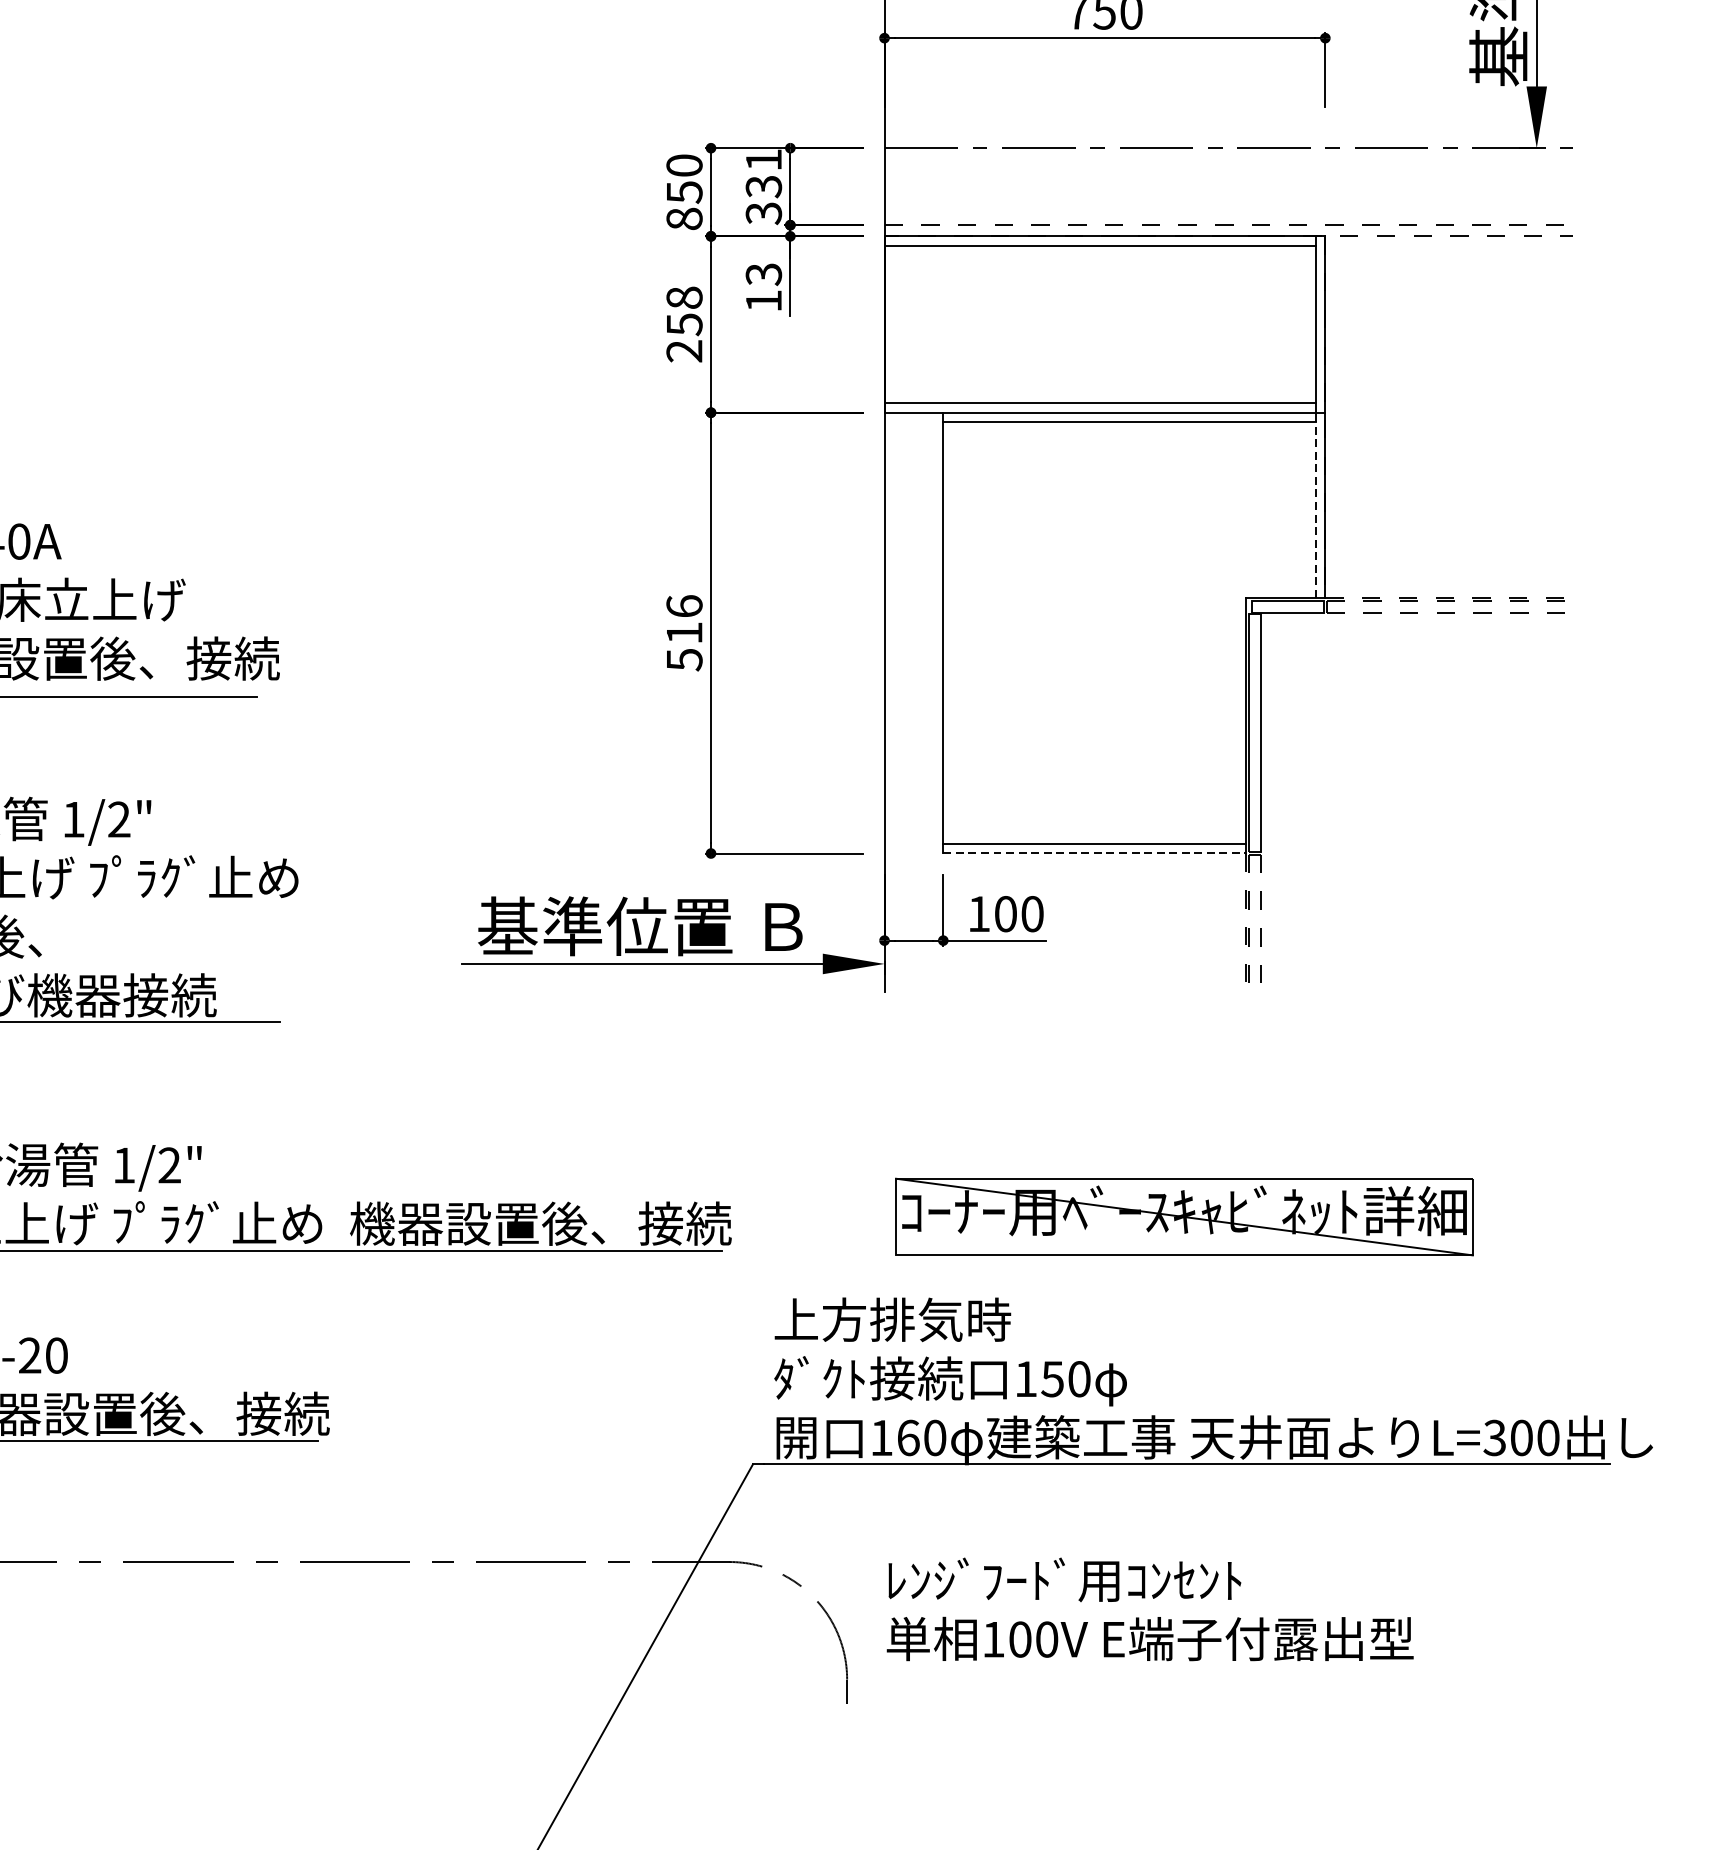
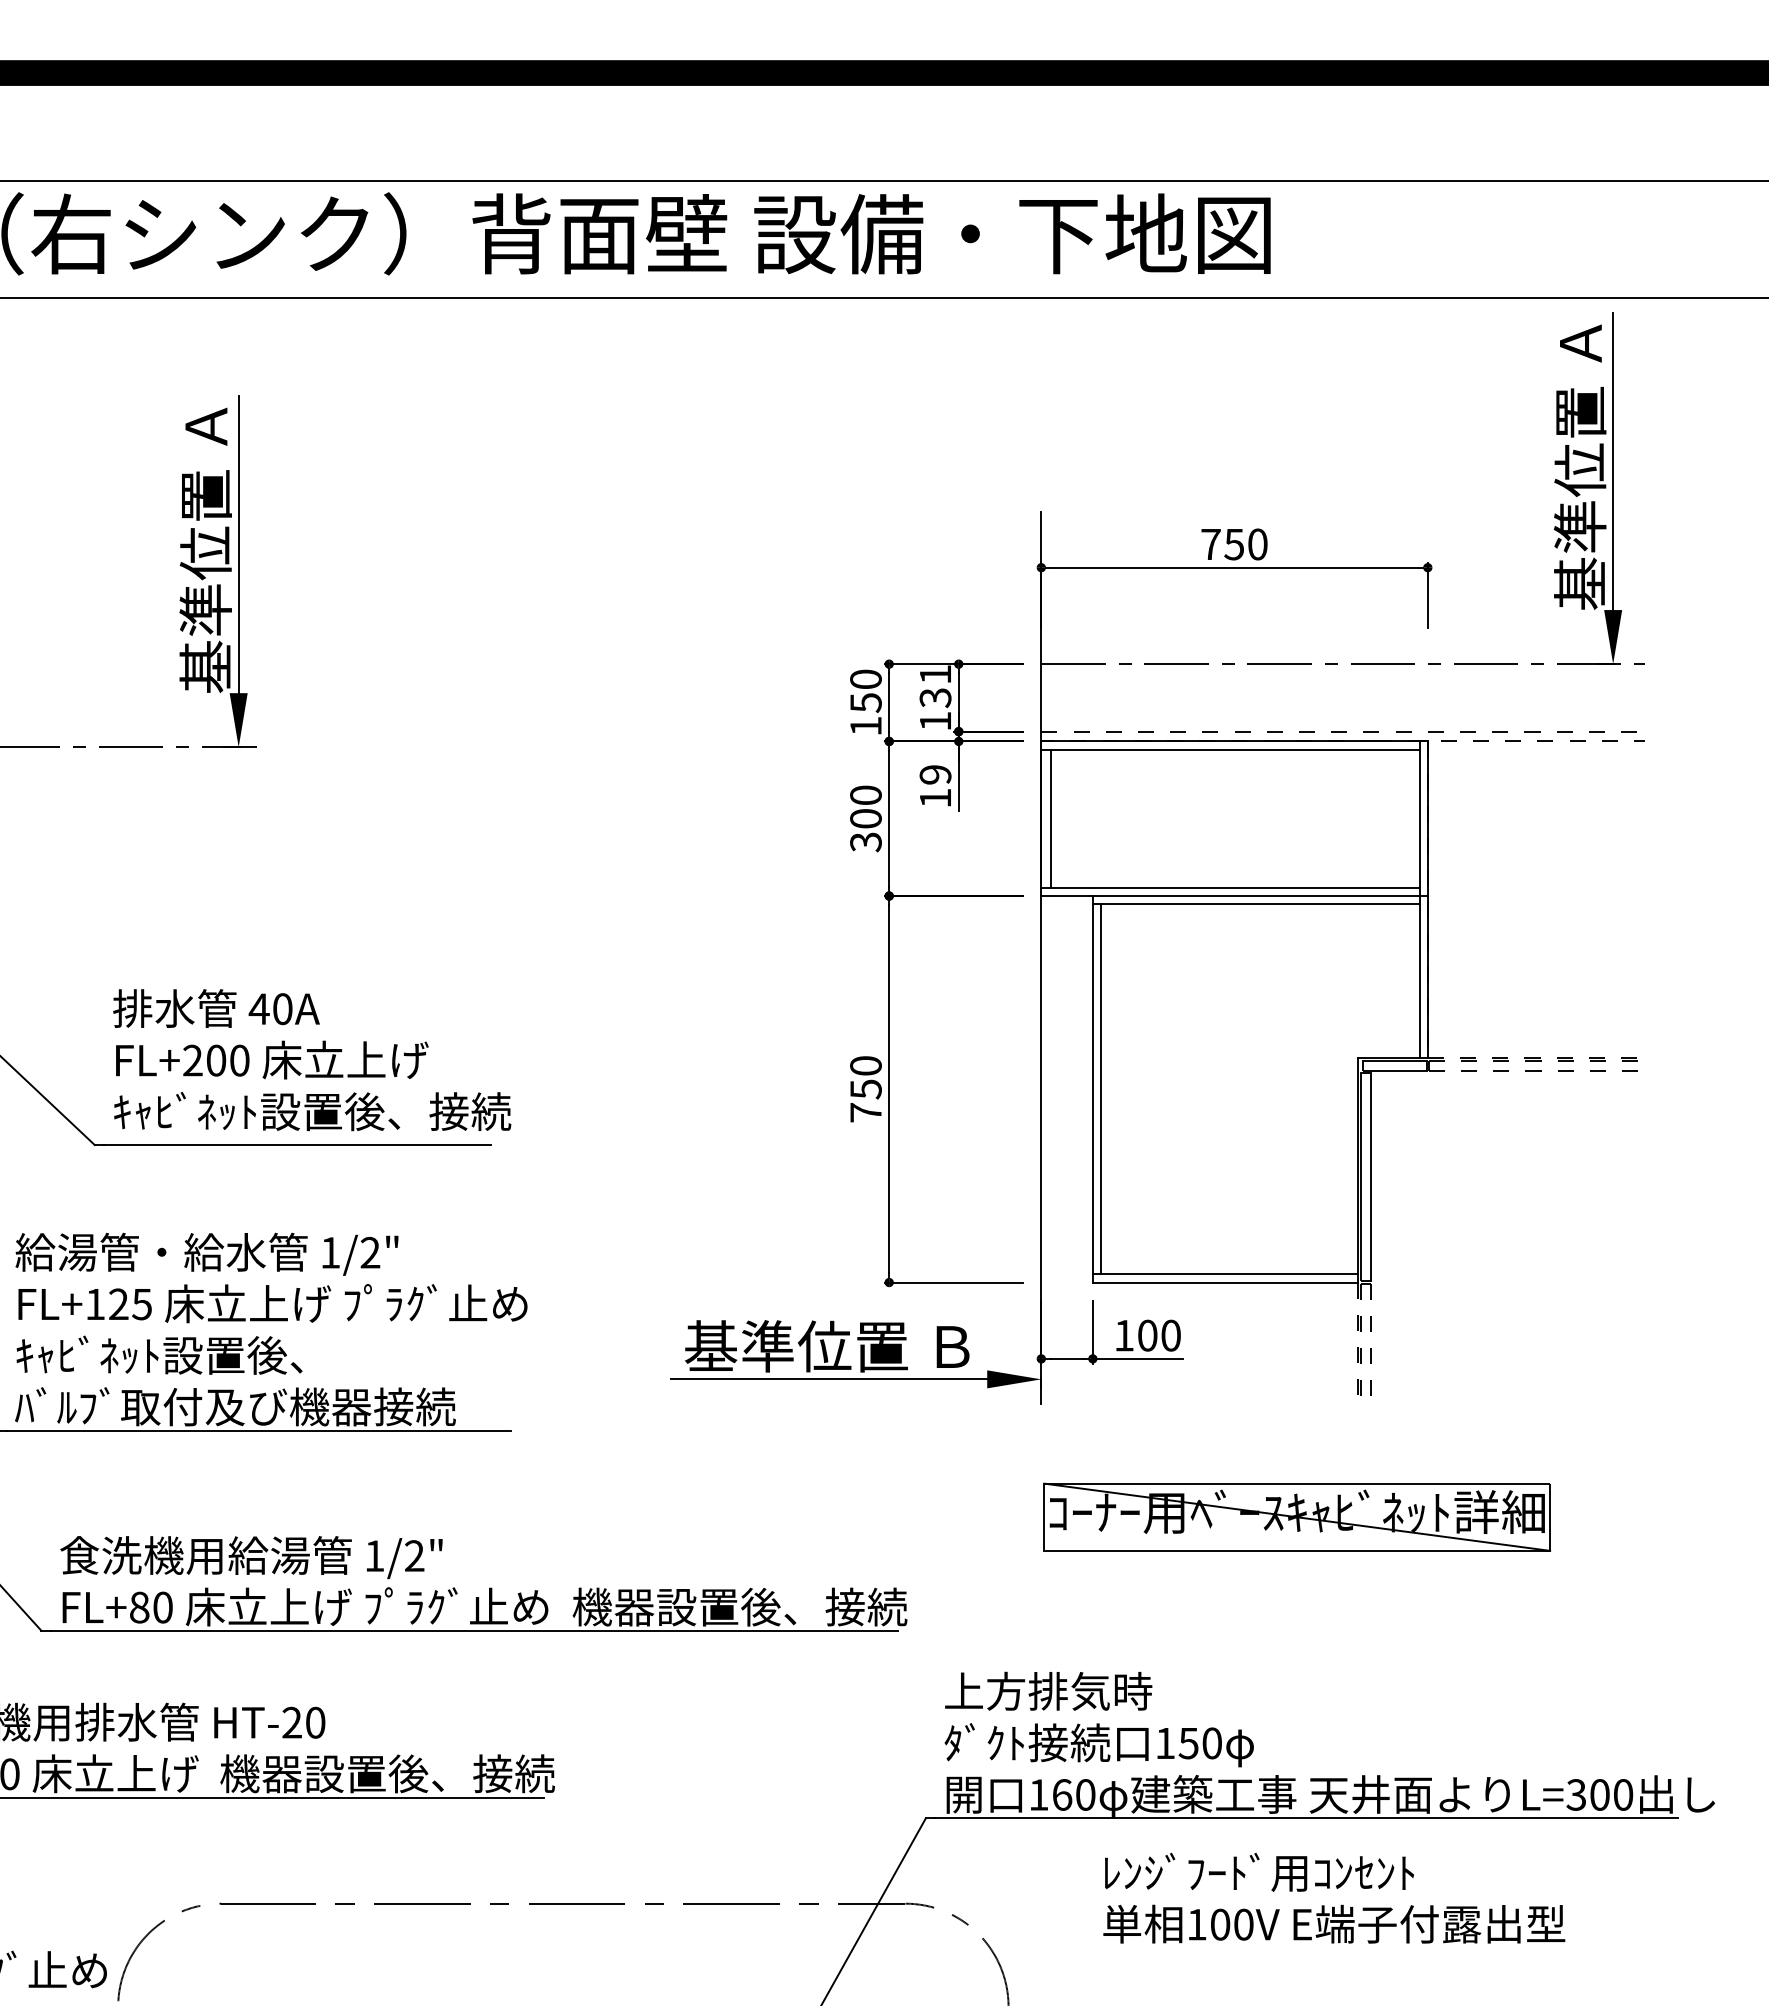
text: (763, 213) -> (935, 721), 331 -> 131
text: (683, 218) -> (865, 725), 850 -> 150
text: (763, 274) -> (935, 774), 13 -> 19
text: (683, 324) -> (865, 818), 258 -> 300
line: (894, 324) -> (1050, 818), added
line: (1315, 504) -> (1419, 976), dashed -> solid
text: (683, 633) -> (865, 1089), 516 -> 750
line: (953, 633) -> (1101, 1089), added
line: (1094, 853) -> (1225, 1282), dashed -> solid
part: (1184, 1216) -> (1297, 1516), moved
text: (1150, 1608) -> (1334, 1897), moved

